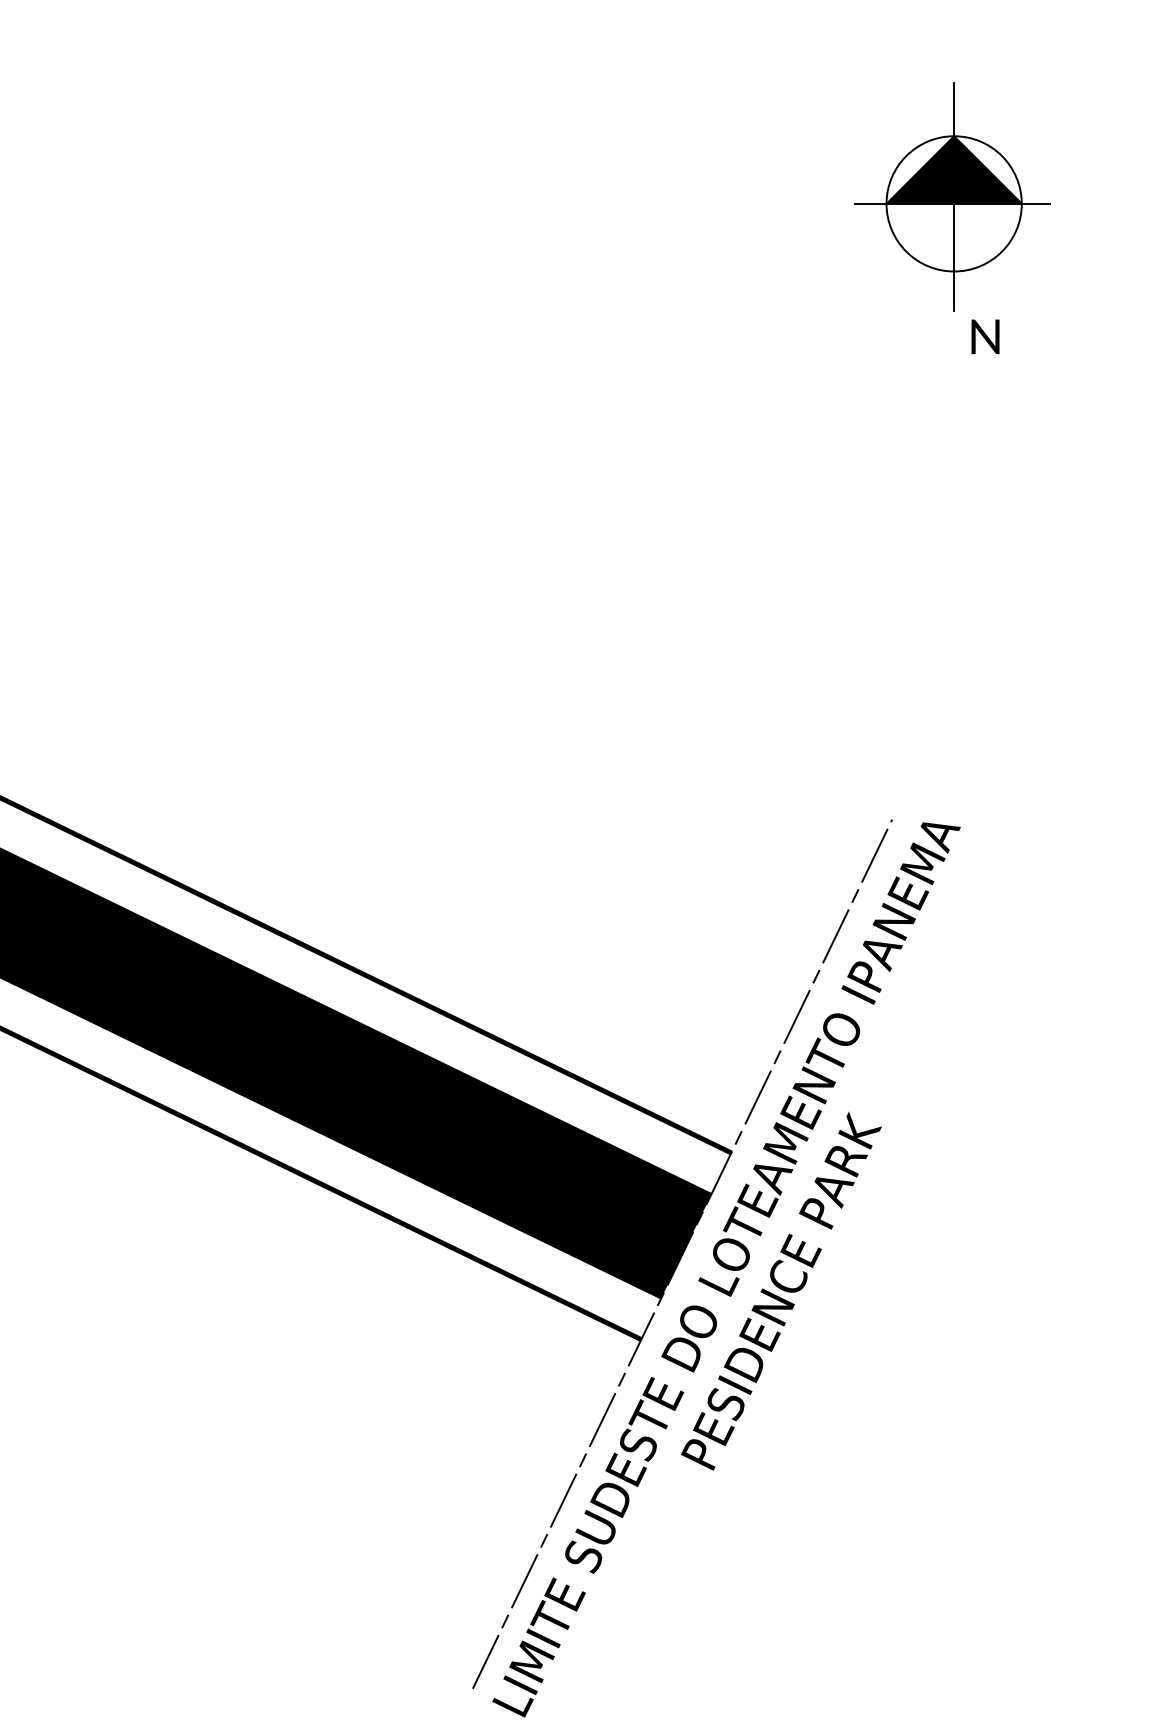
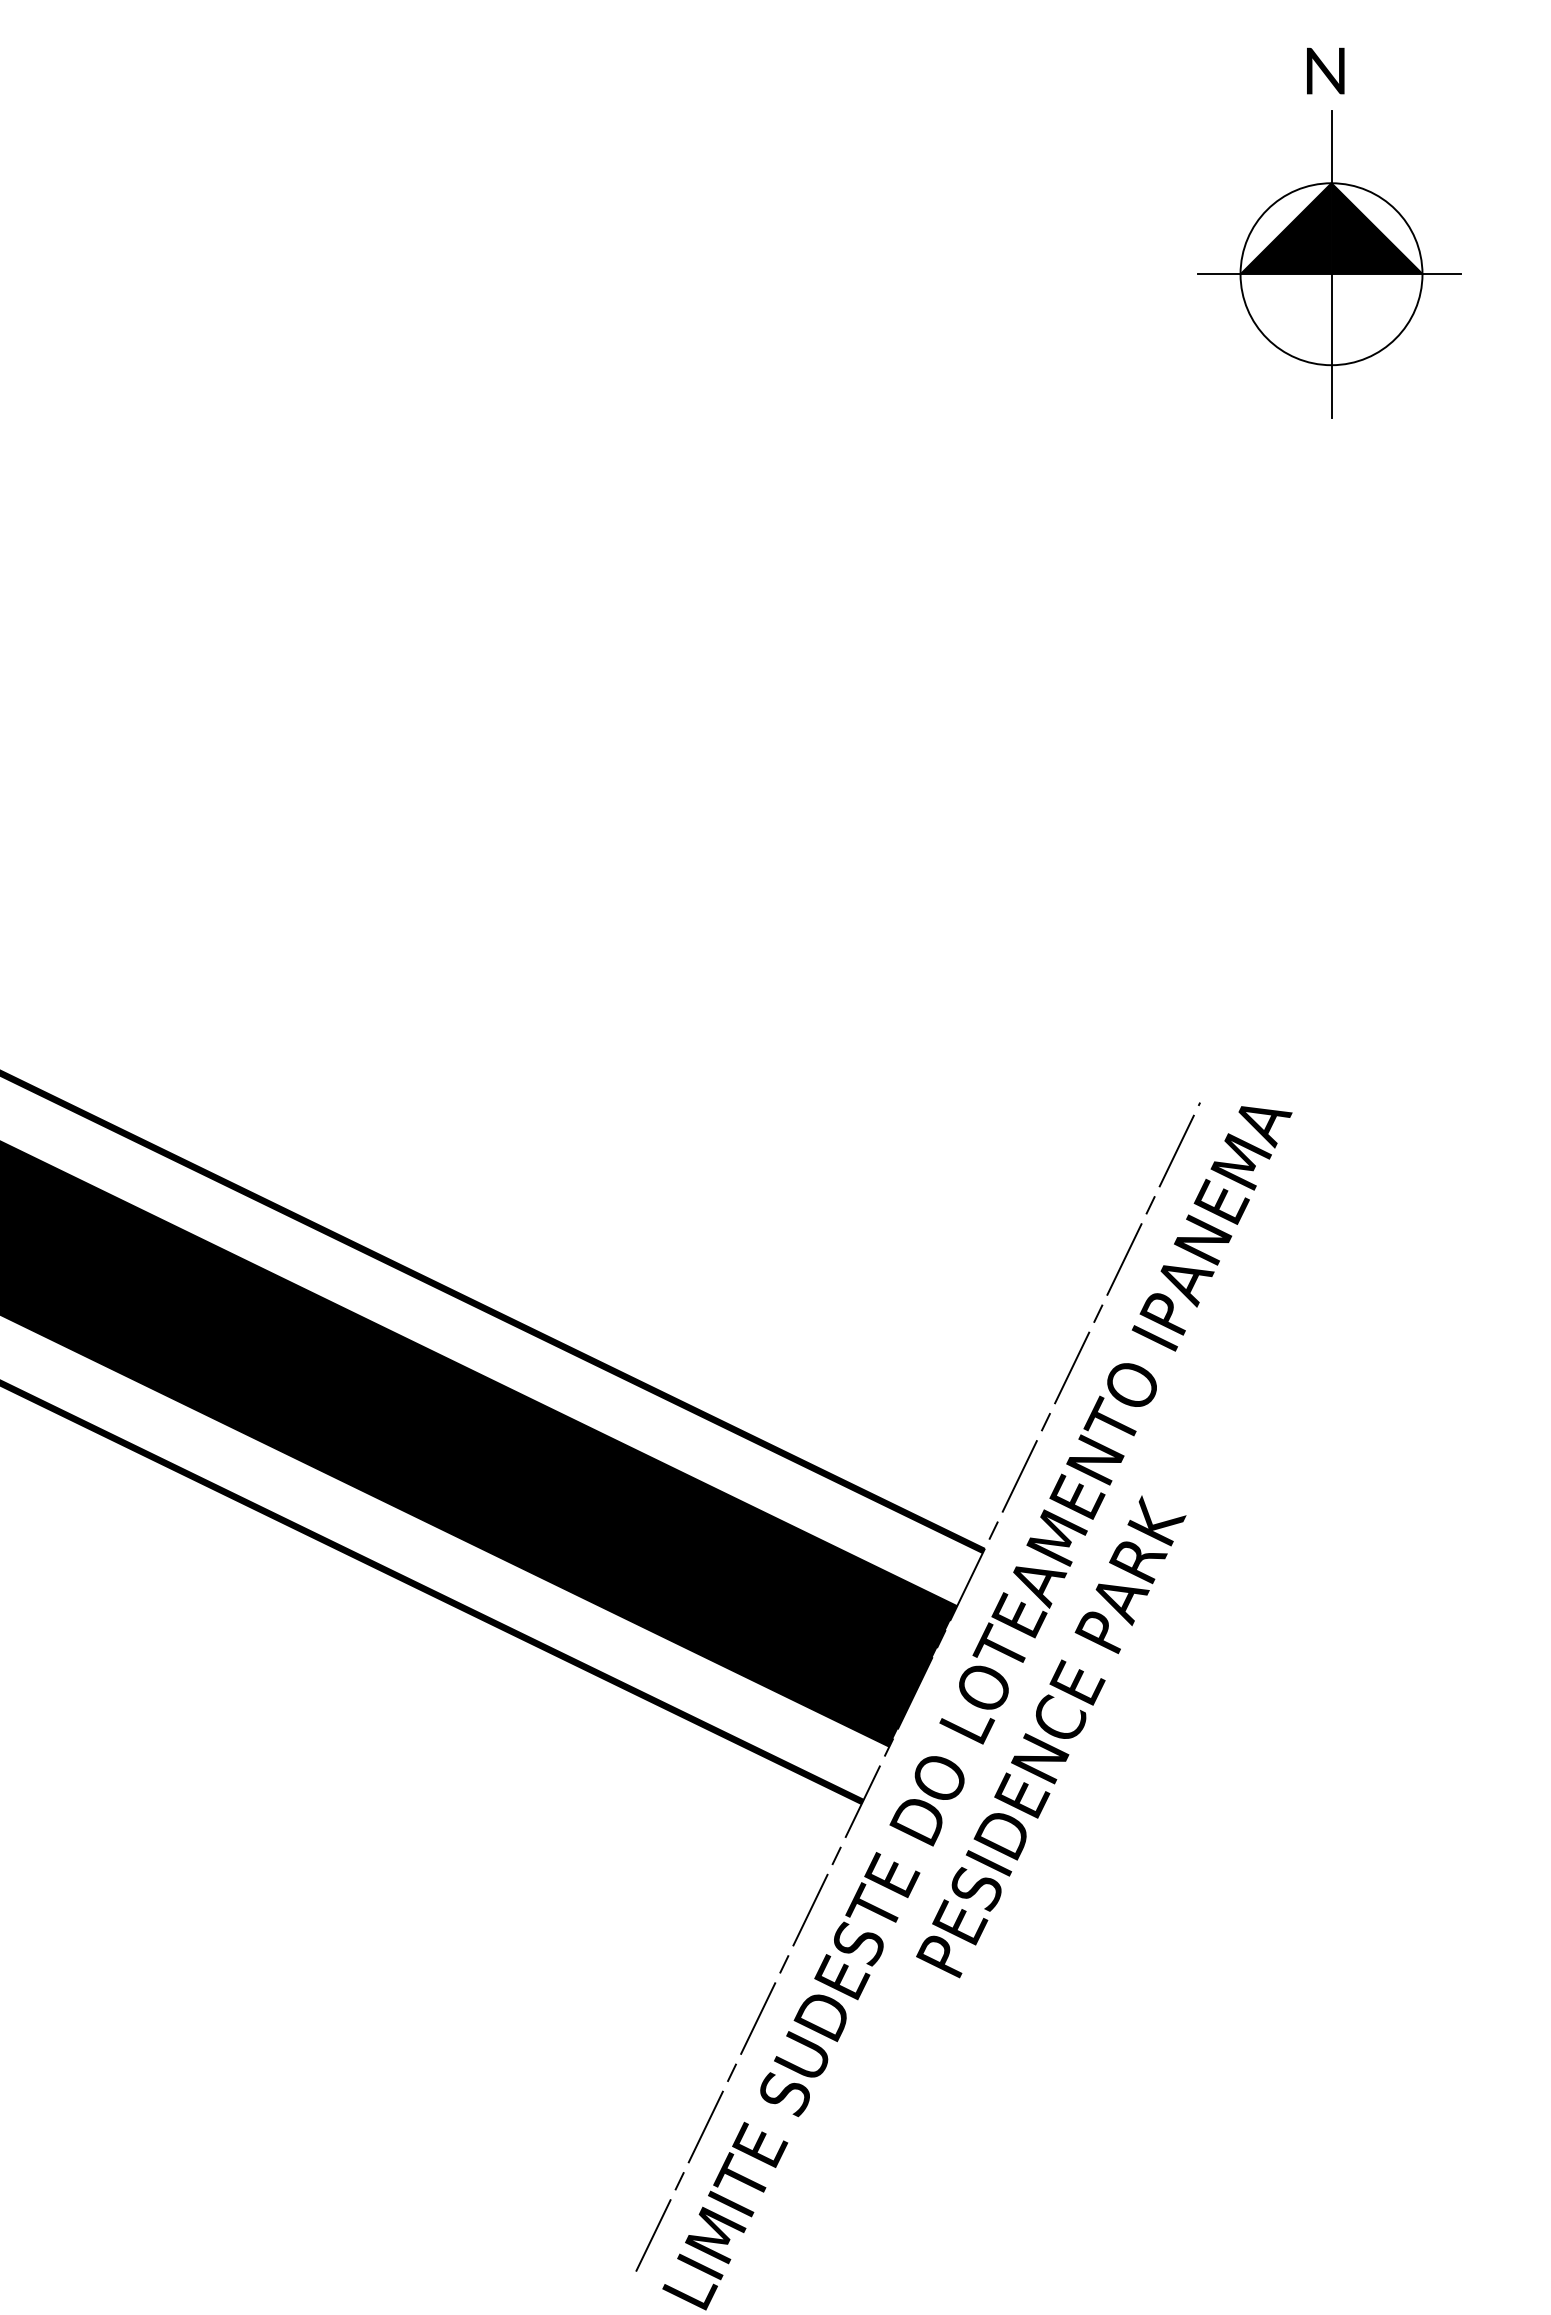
part: (952, 196) -> (1329, 264), moved
text: (985, 336) -> (1325, 70), moved

